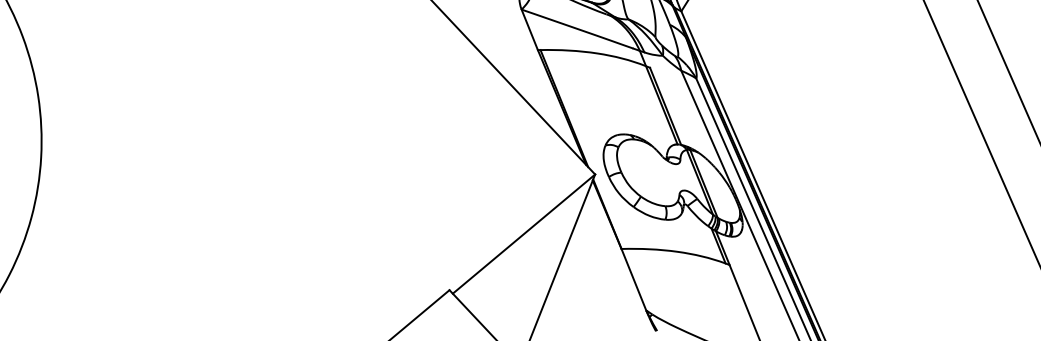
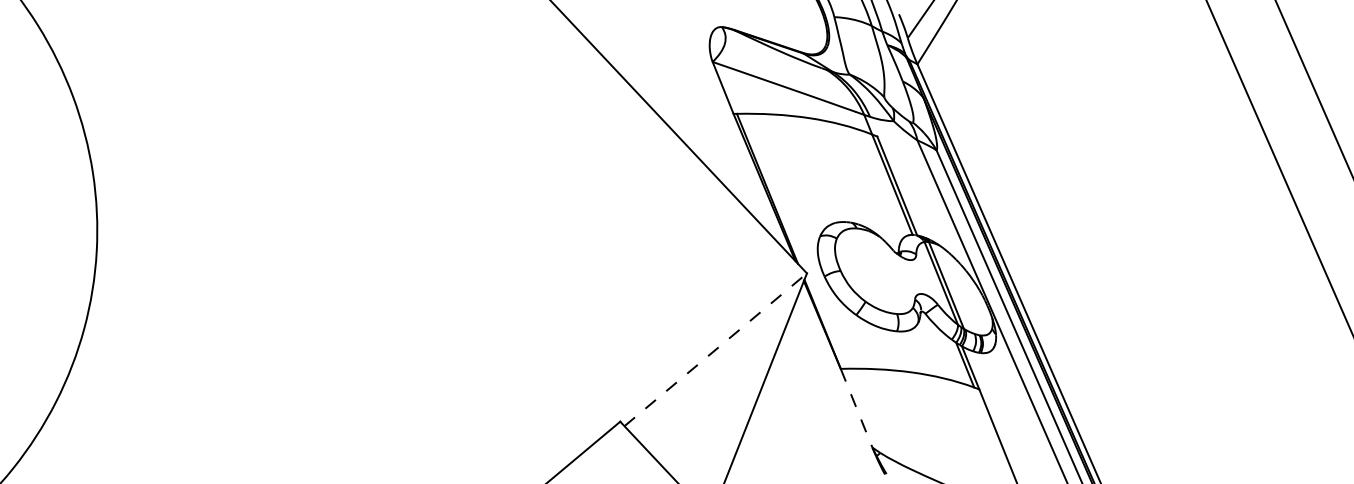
line: (524, 233) -> (716, 349), solid -> dashed
line: (633, 279) -> (856, 408), solid -> dashed

